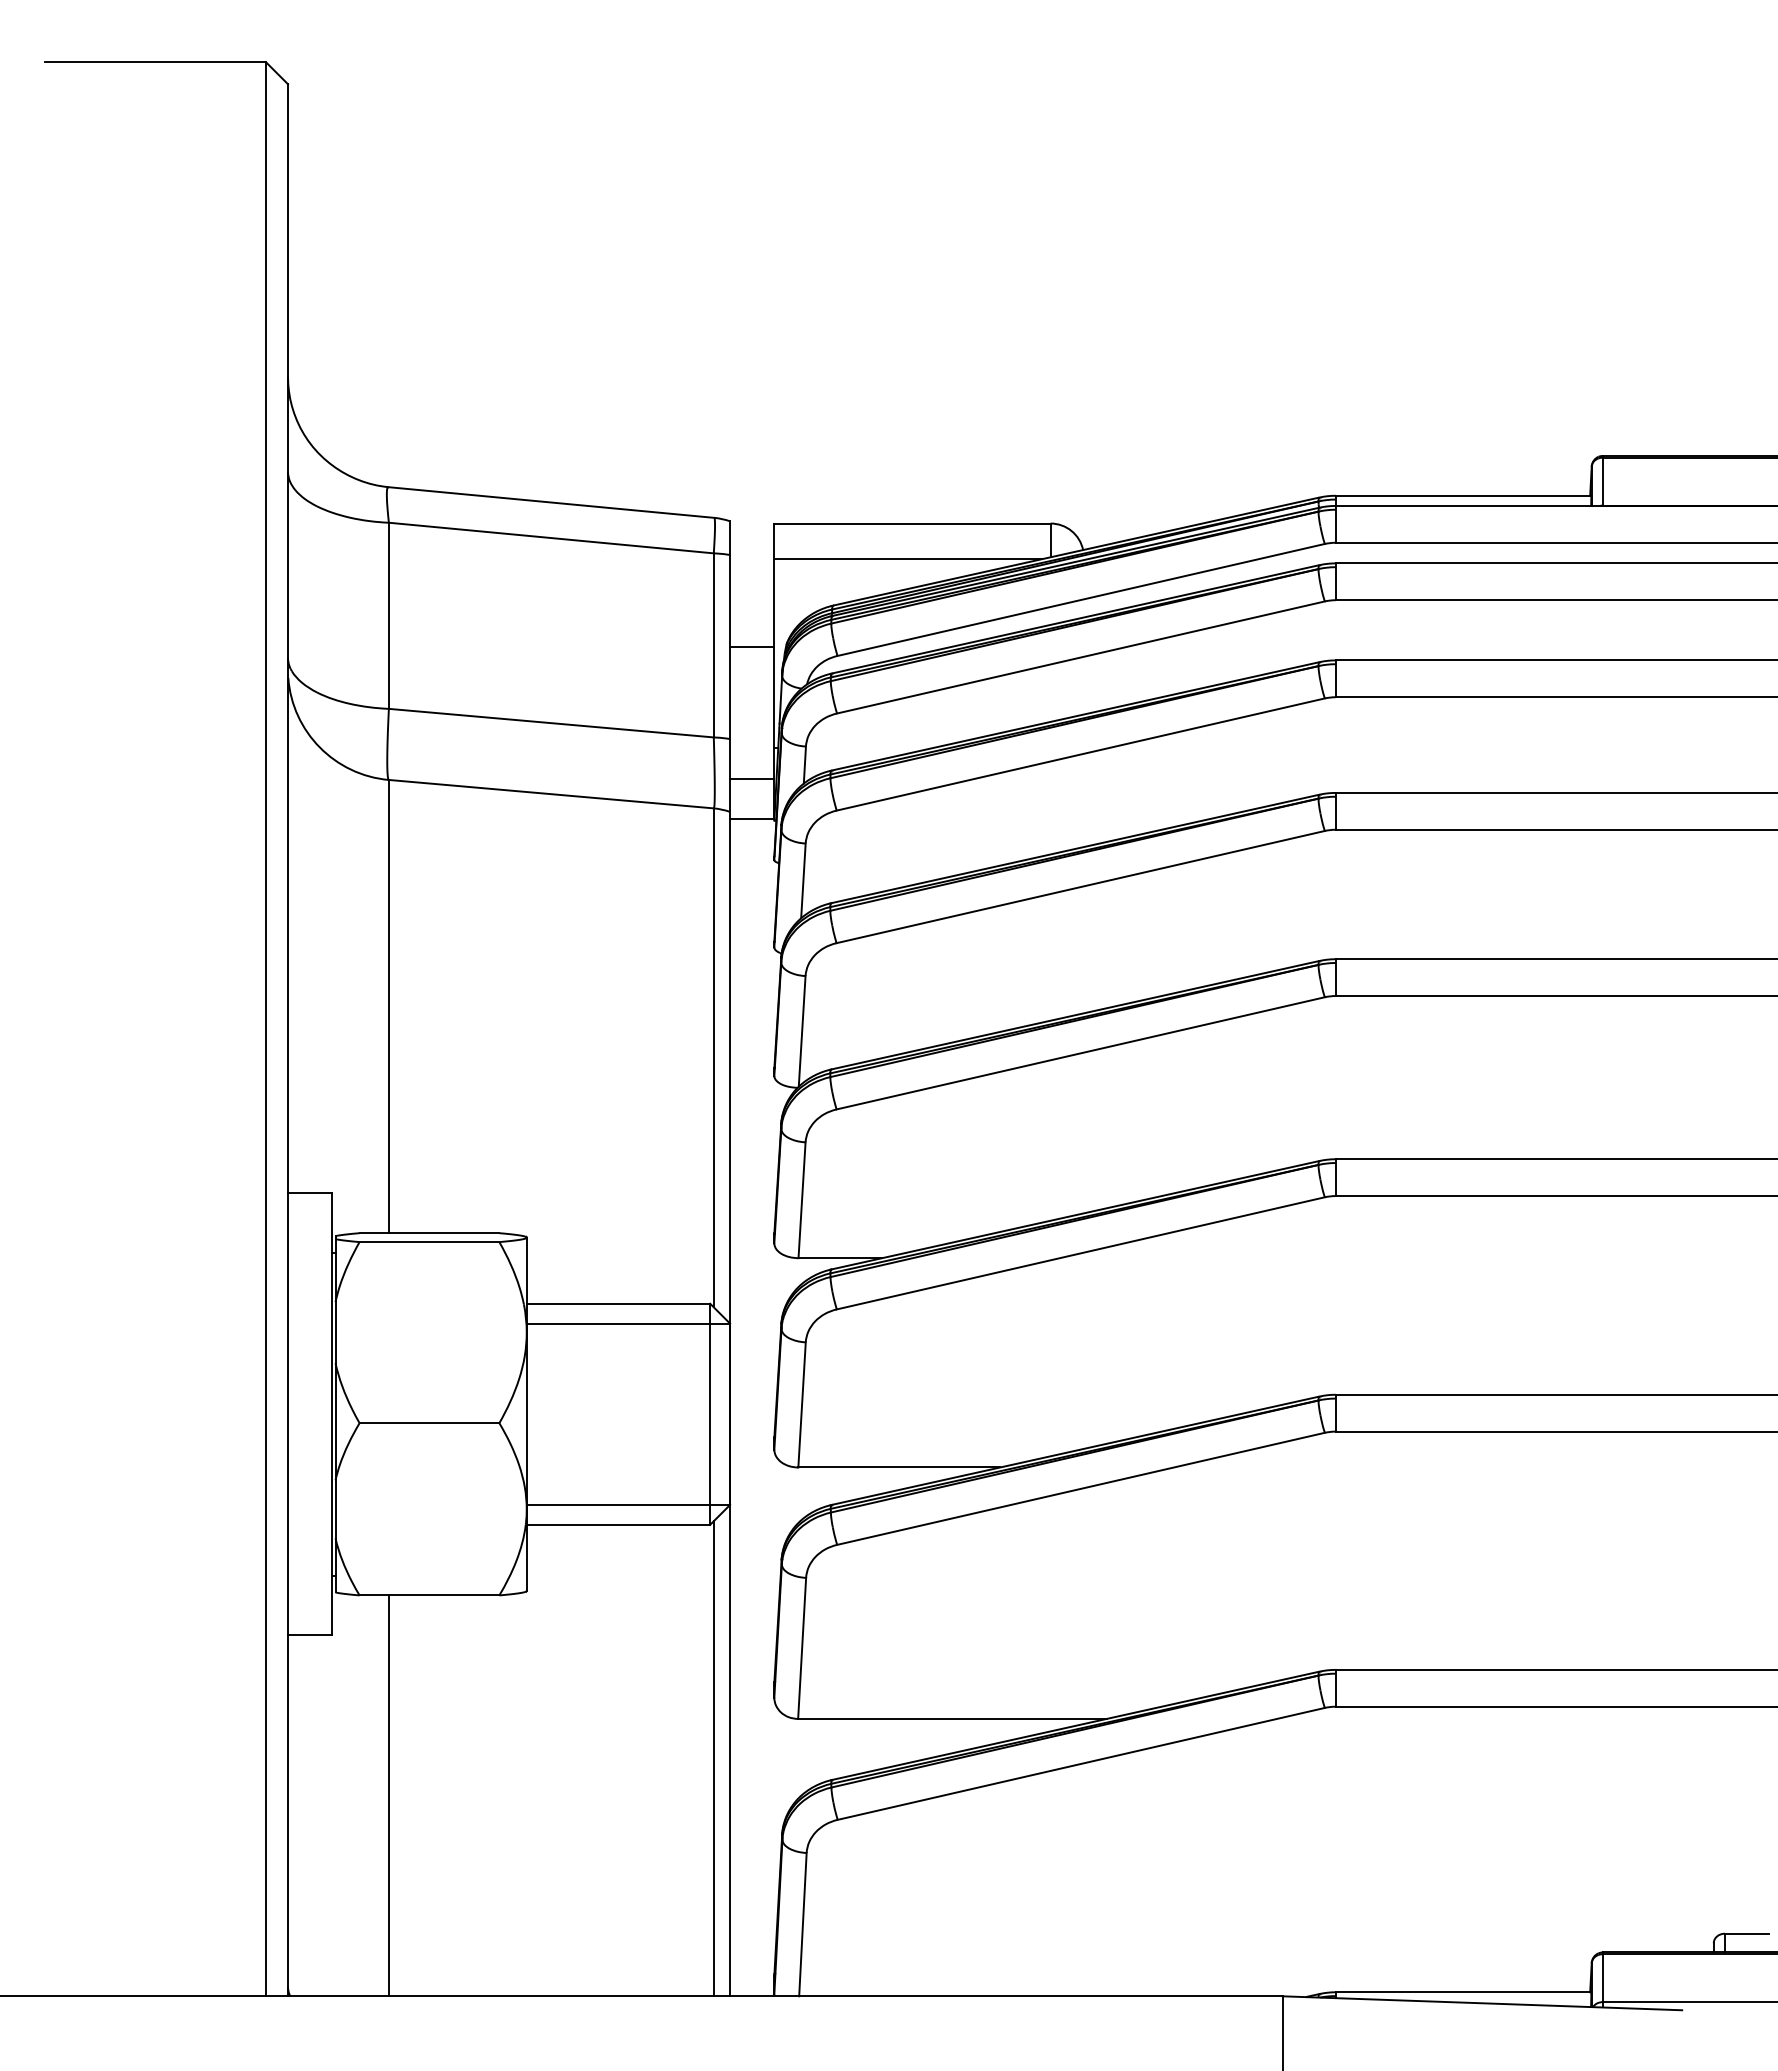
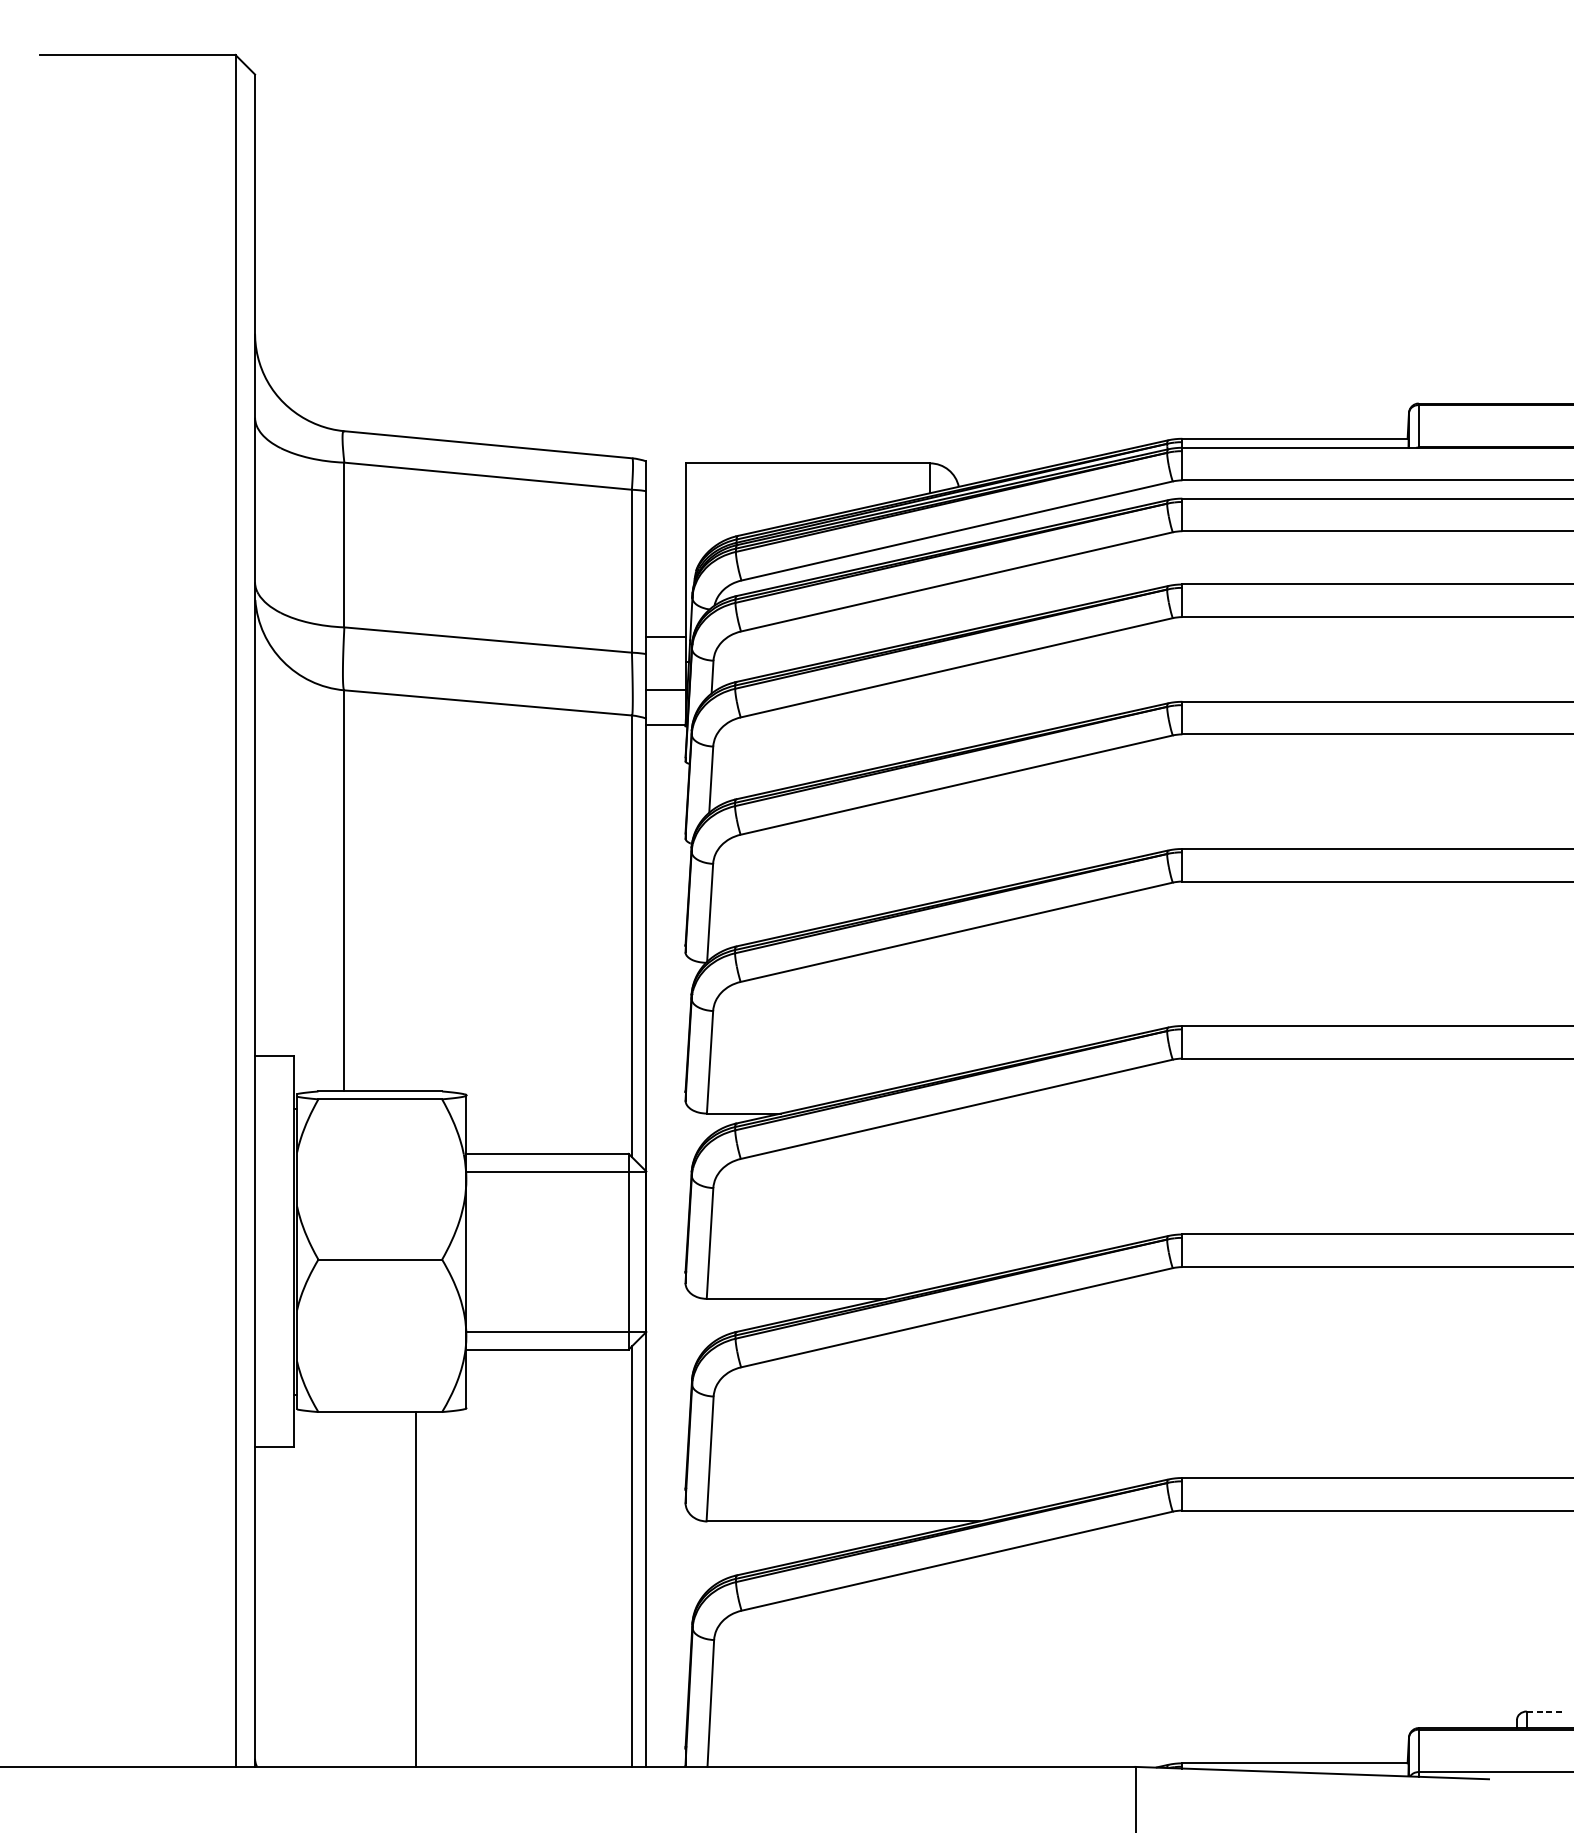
line: (907, 559) -> (803, 495), removed
line: (752, 646) -> (666, 636), moved
line: (388, 1795) -> (415, 1589), moved
line: (1747, 1933) -> (1546, 1711), solid -> dashed

